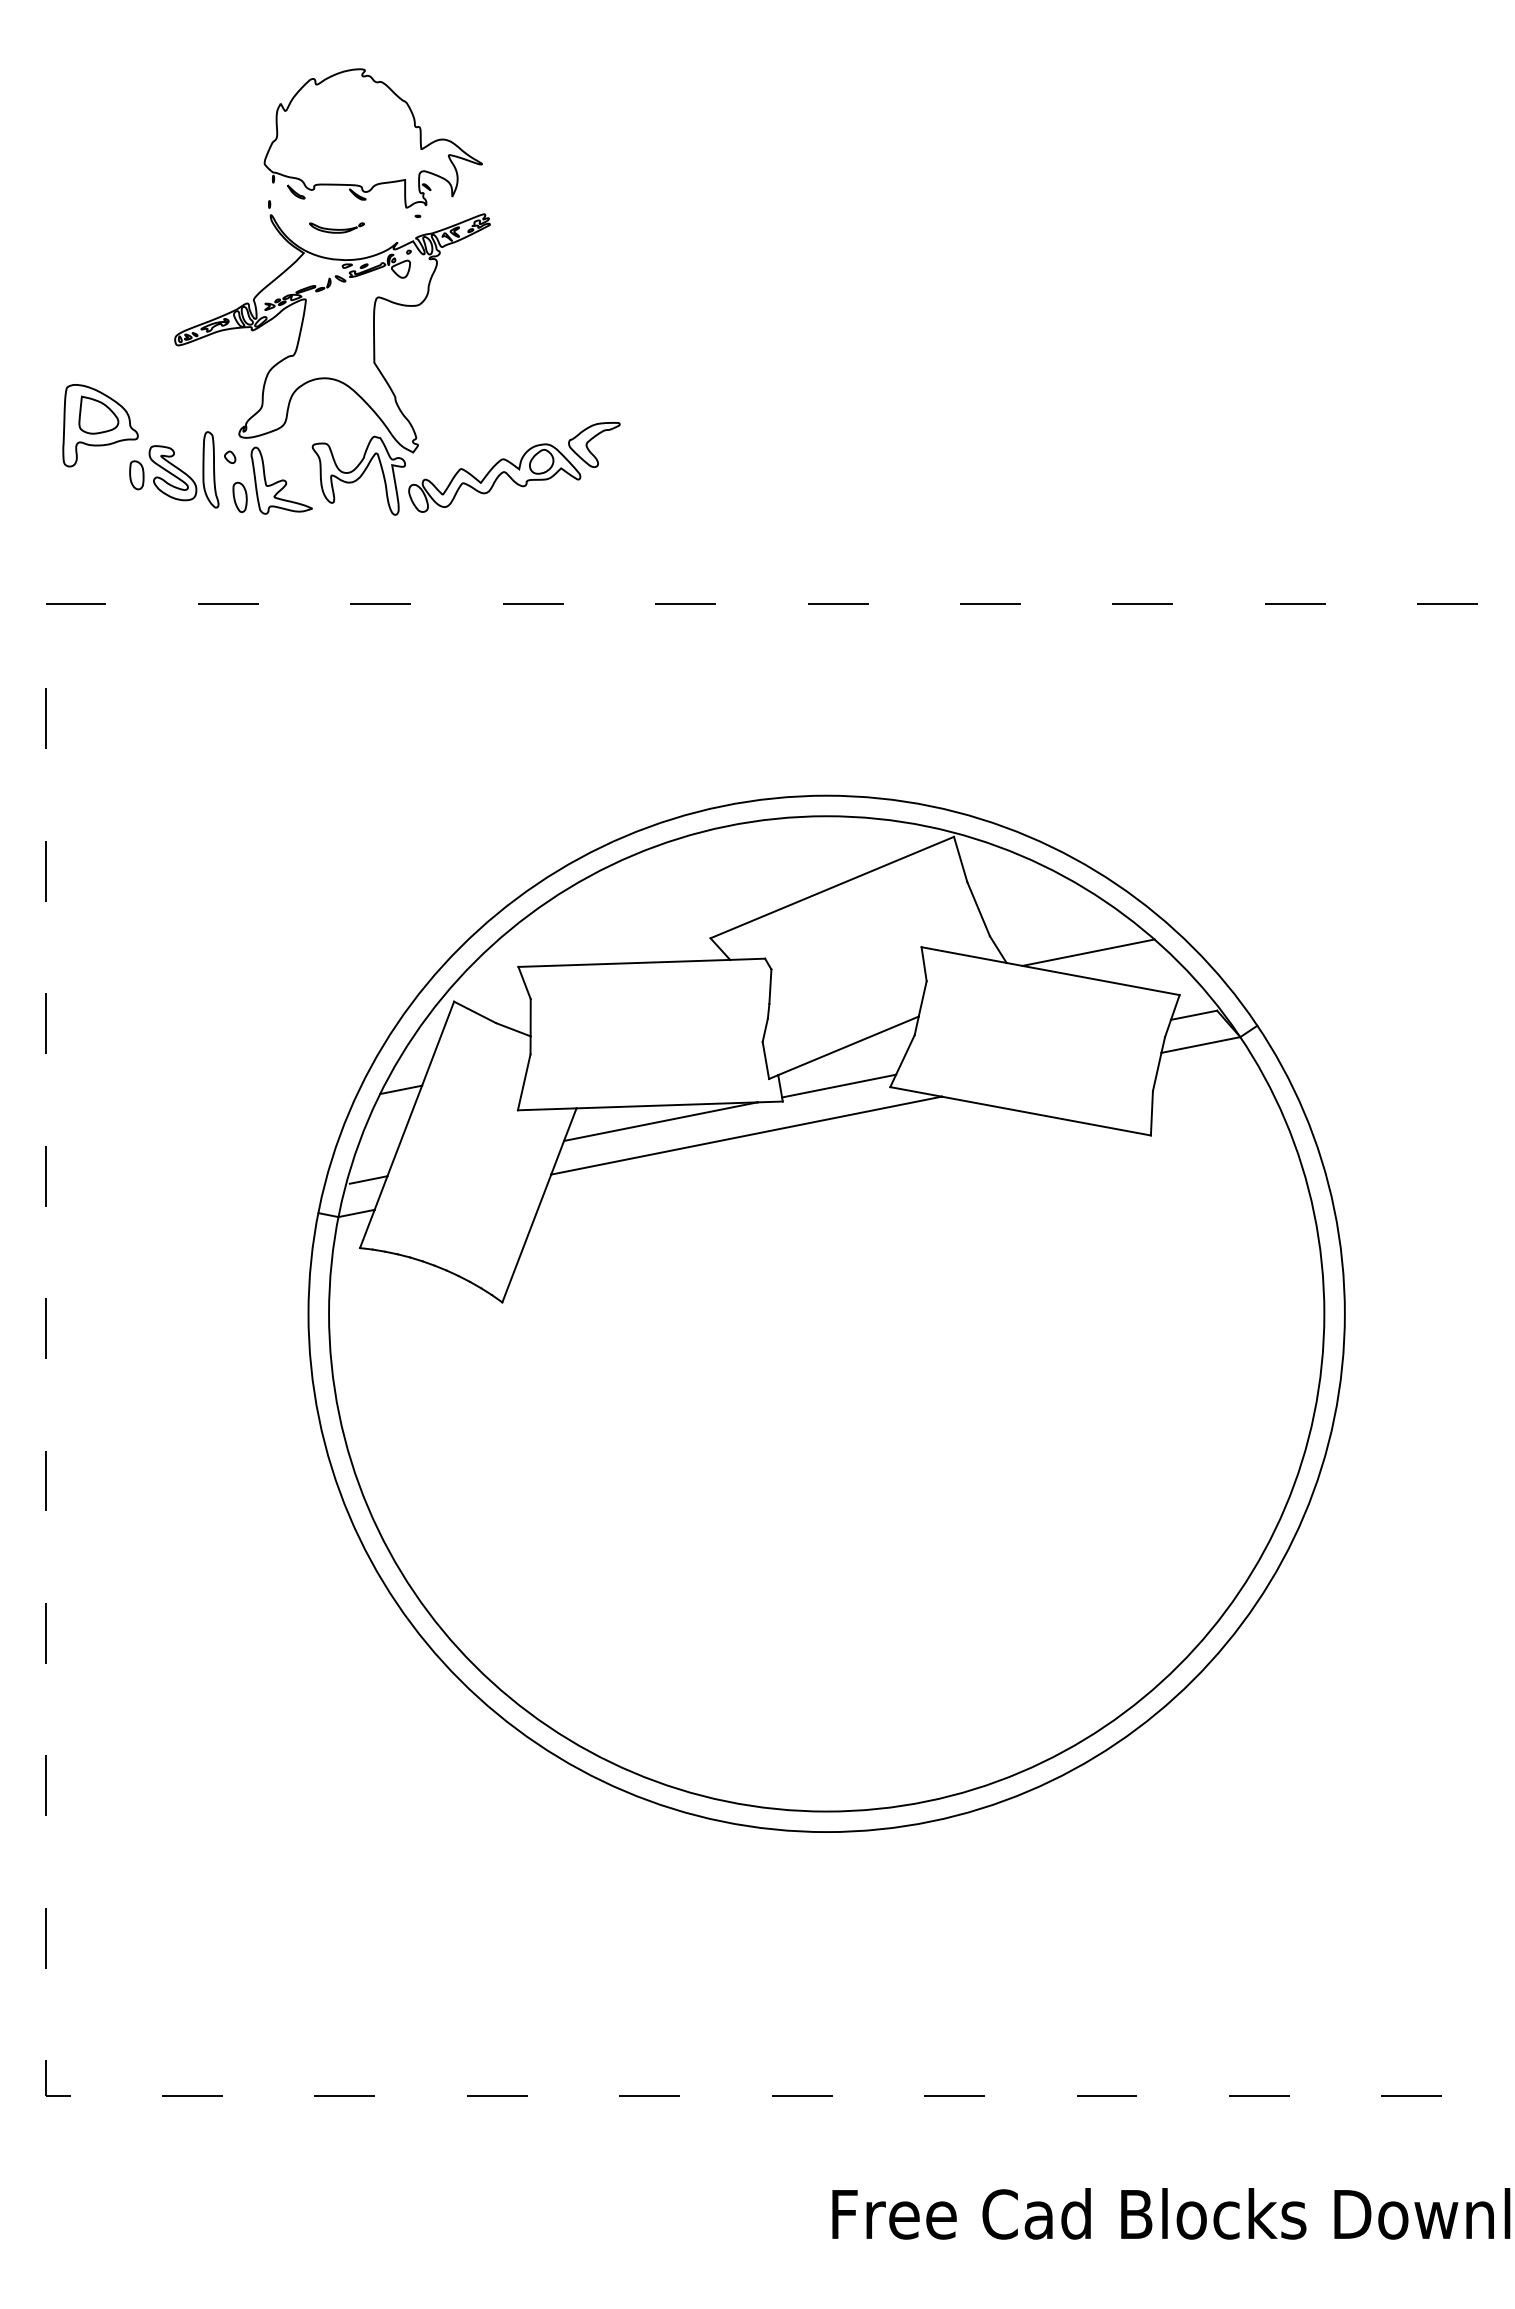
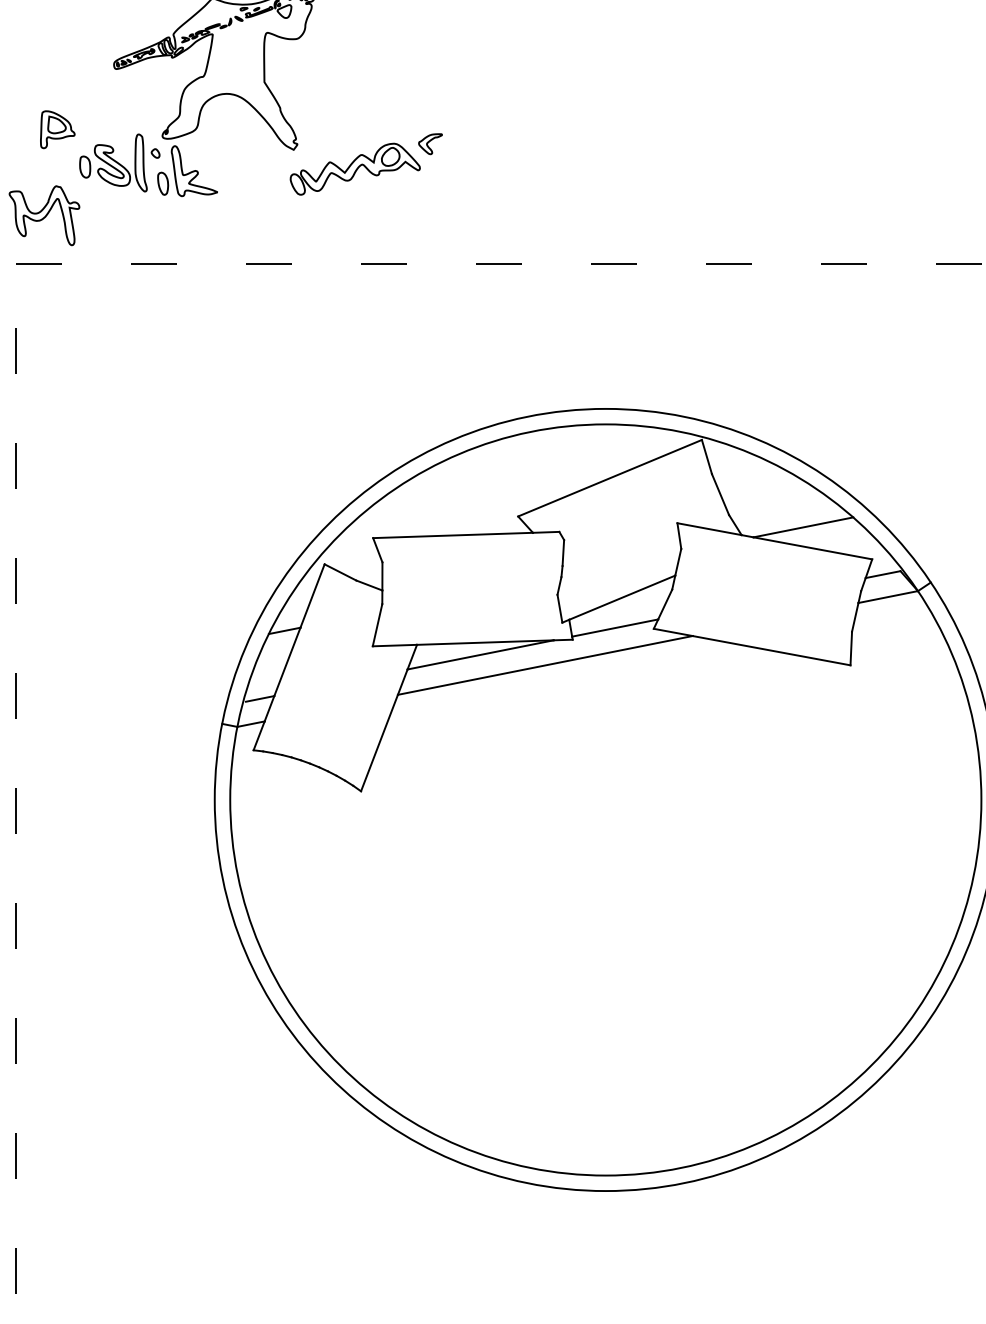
part: (100, 425) -> (57, 129), size x0.6
part: (594, 444) -> (430, 143), size x0.6
part: (358, 475) -> (44, 215), moved

